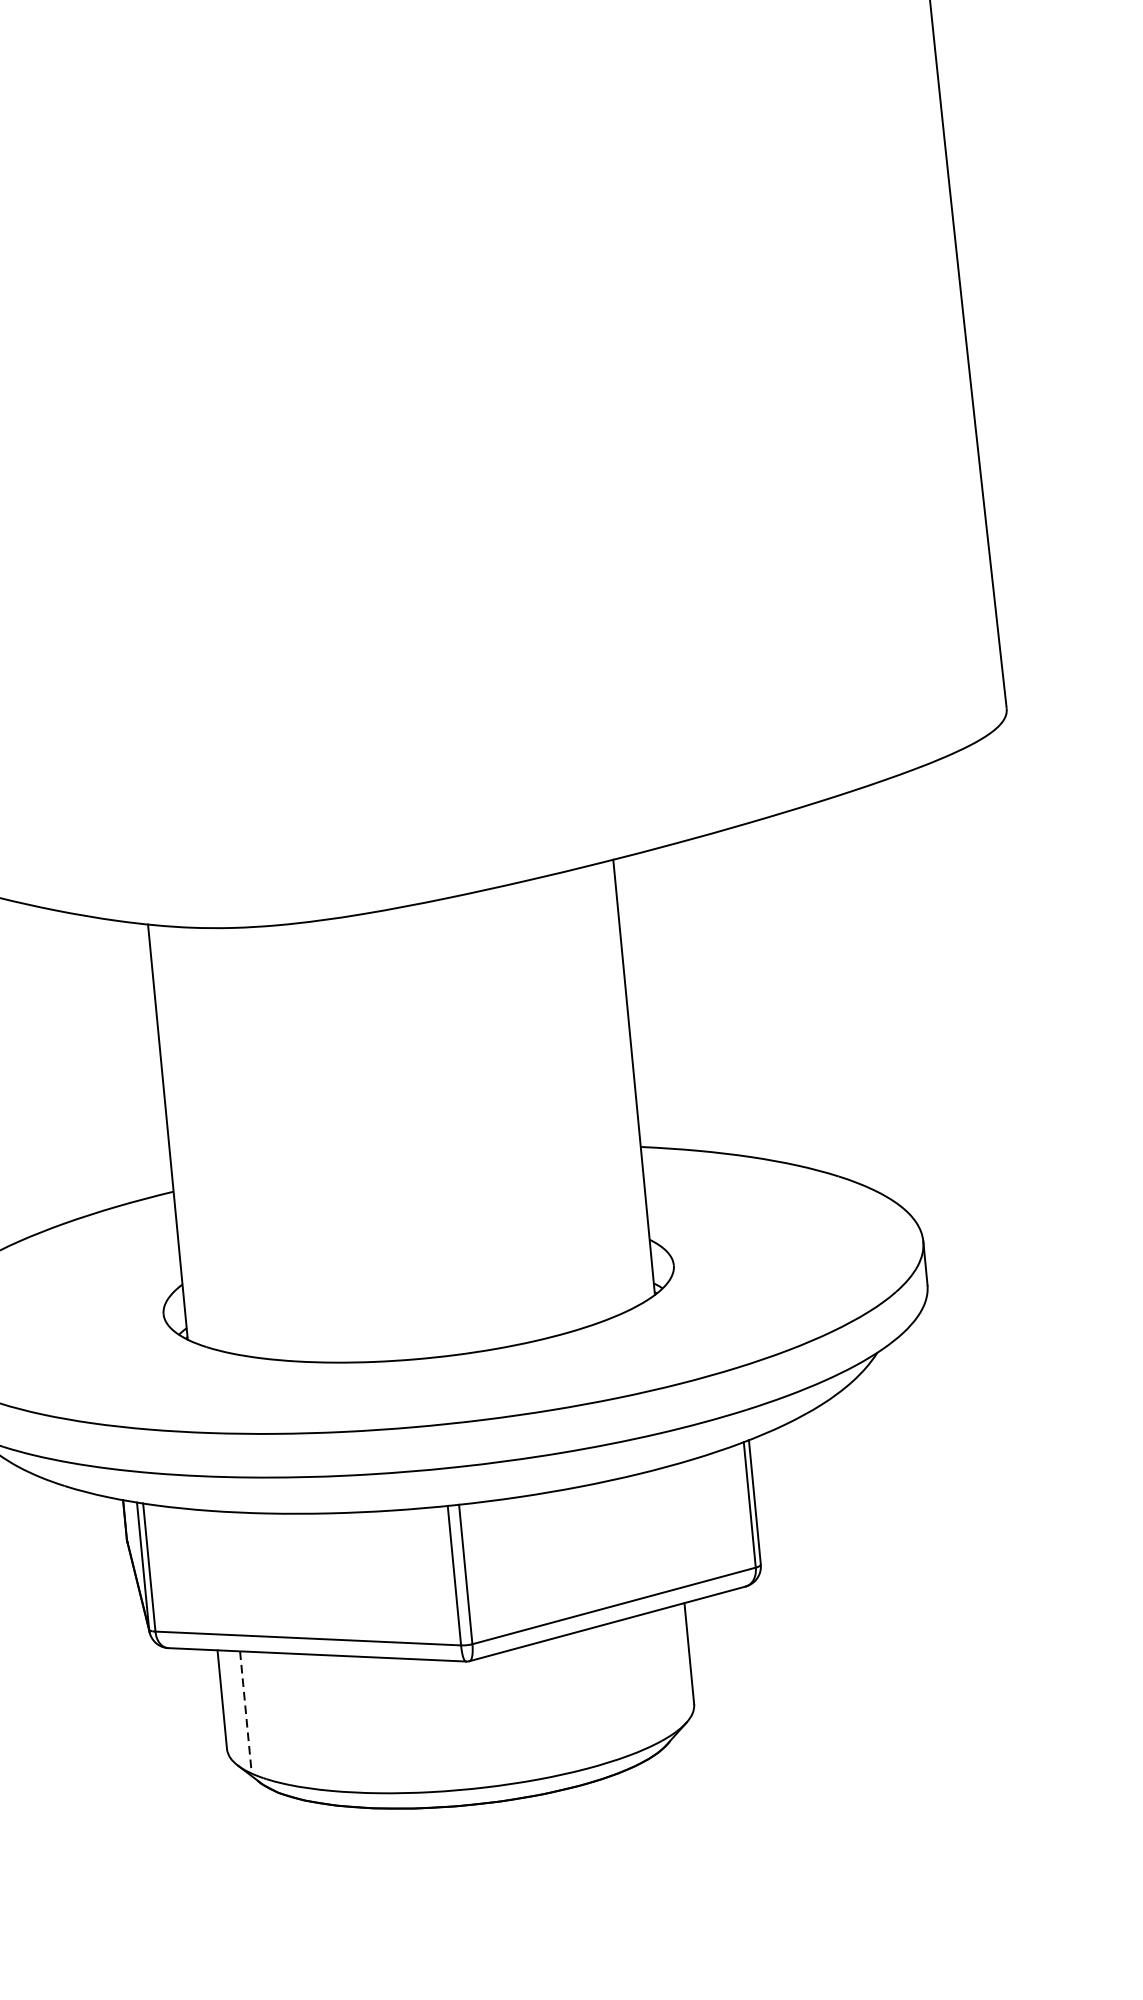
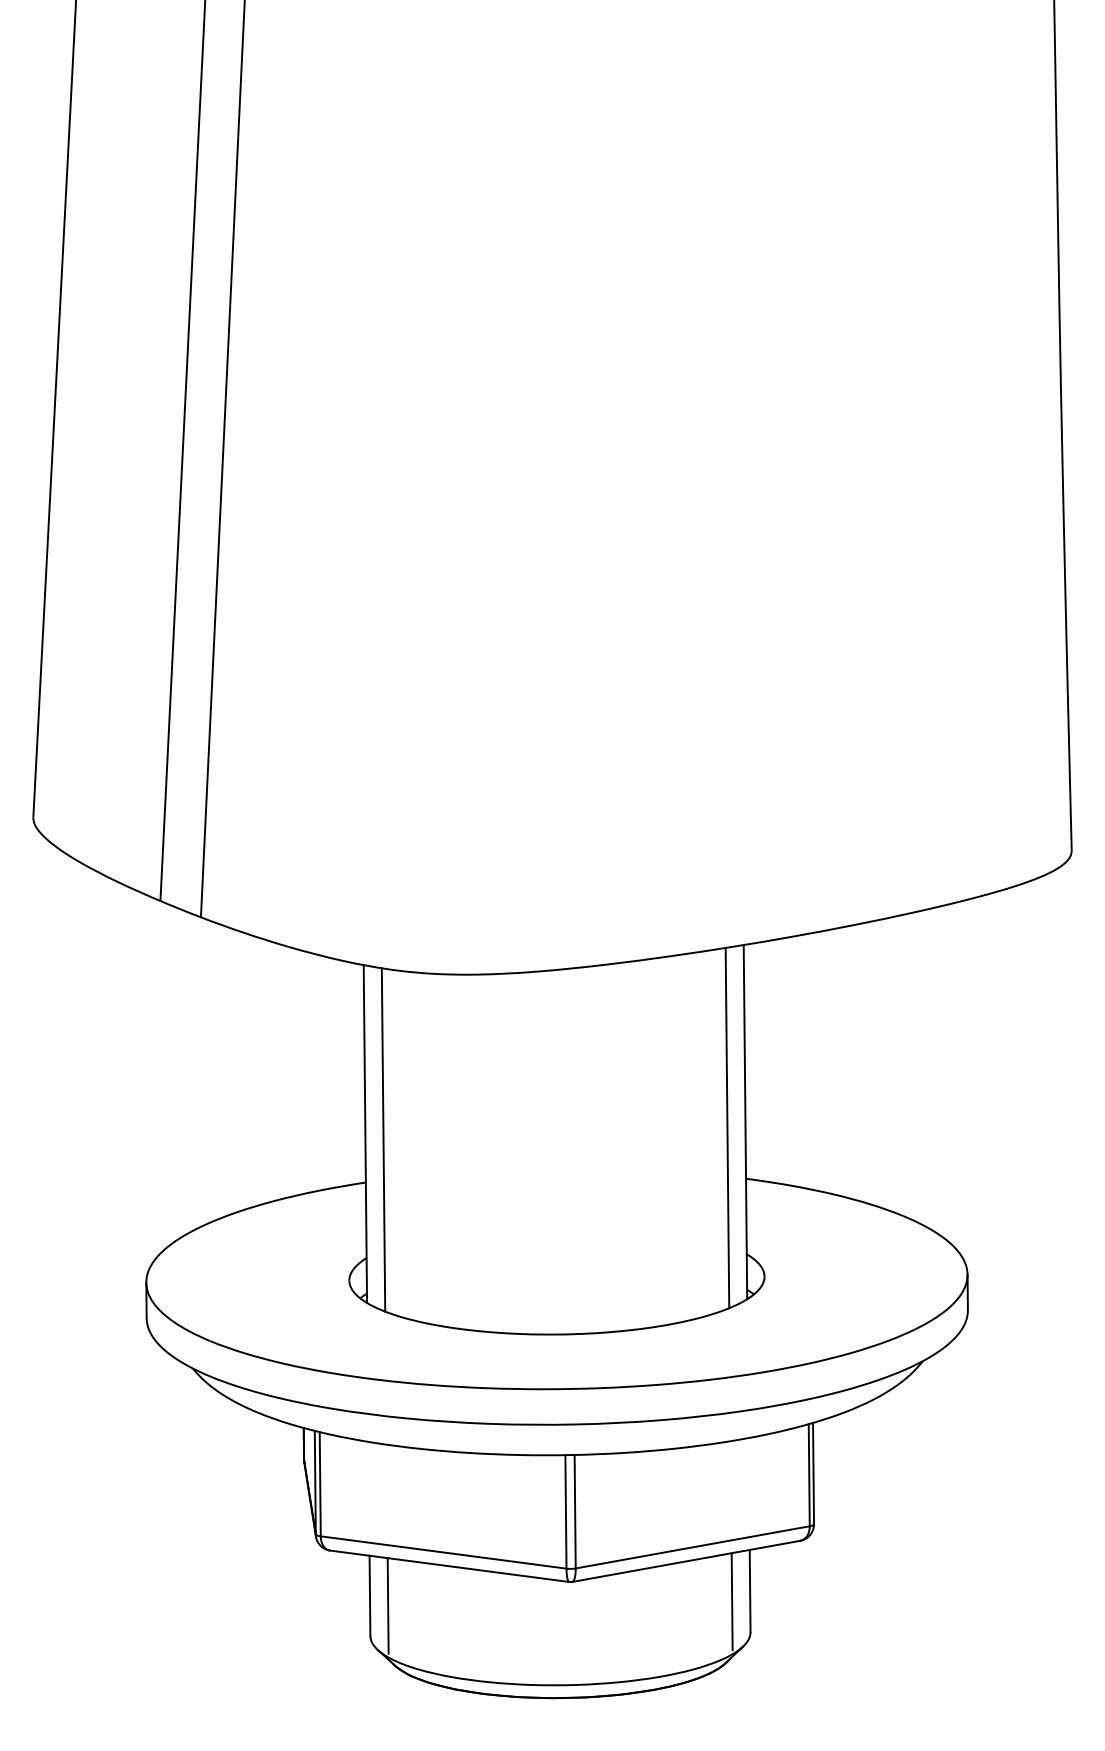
line: (612, 1085) -> (727, 1127), added
line: (190, 1136) -> (383, 1139), added
line: (667, 1668) -> (731, 1601), added
line: (246, 1709) -> (388, 1605), dashed -> solid

